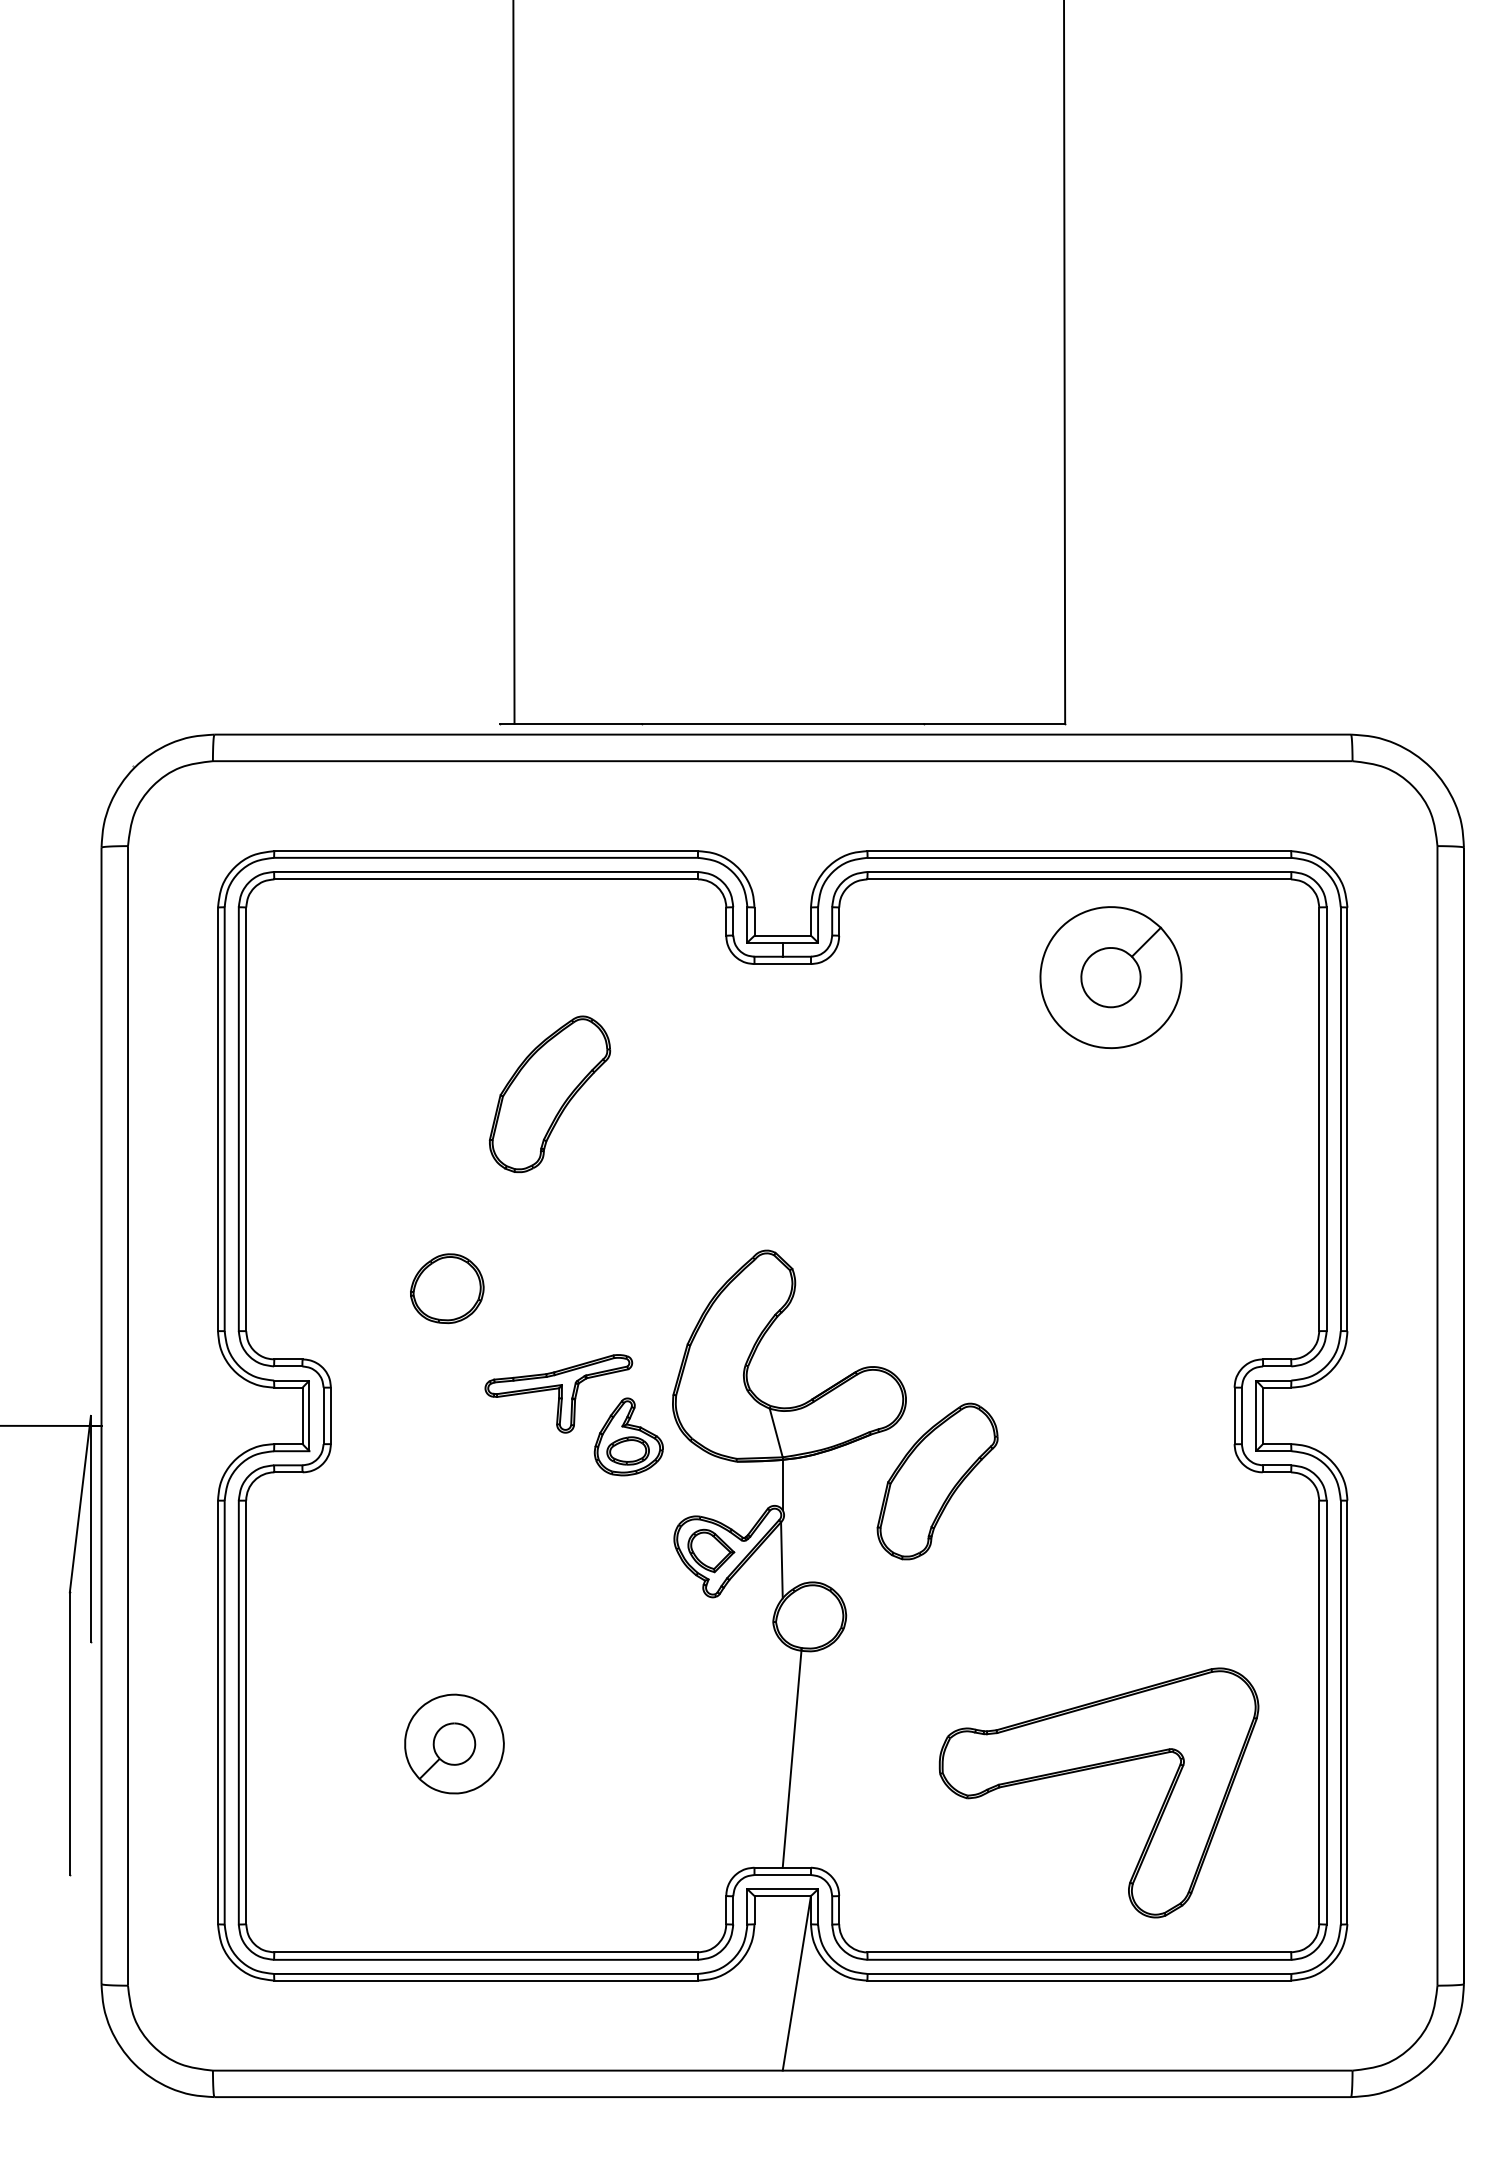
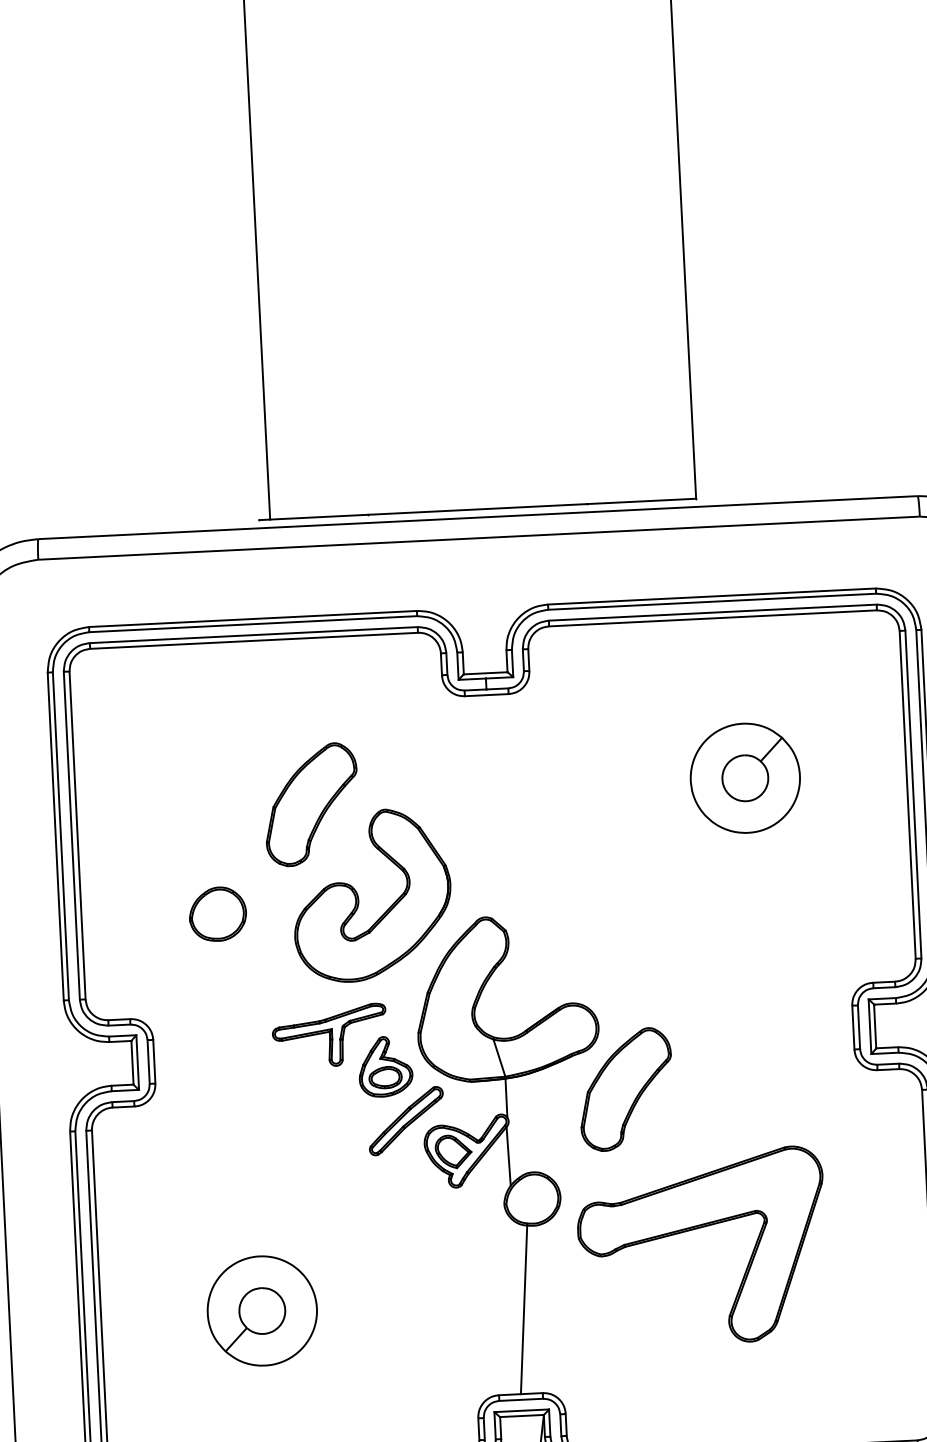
part: (1110, 977) -> (744, 778), moved
part: (605, 1219) -> (359, 899), added
part: (447, 1288) -> (218, 914), moved
part: (651, 1508) -> (405, 1121), added
part: (454, 1743) -> (262, 1310), size x1.43
part: (1091, 1769) -> (695, 1229), moved

